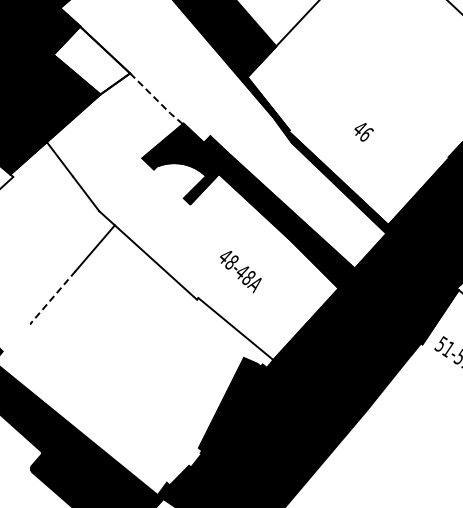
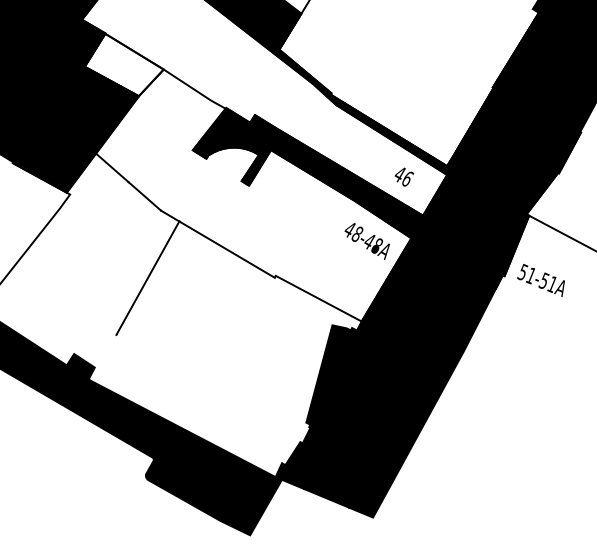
line: (157, 100) -> (195, 90), dashed -> solid
text: (362, 131) -> (403, 176), moved
text: (239, 271) -> (366, 241), moved
line: (51, 299) -> (132, 306), dashed -> solid

